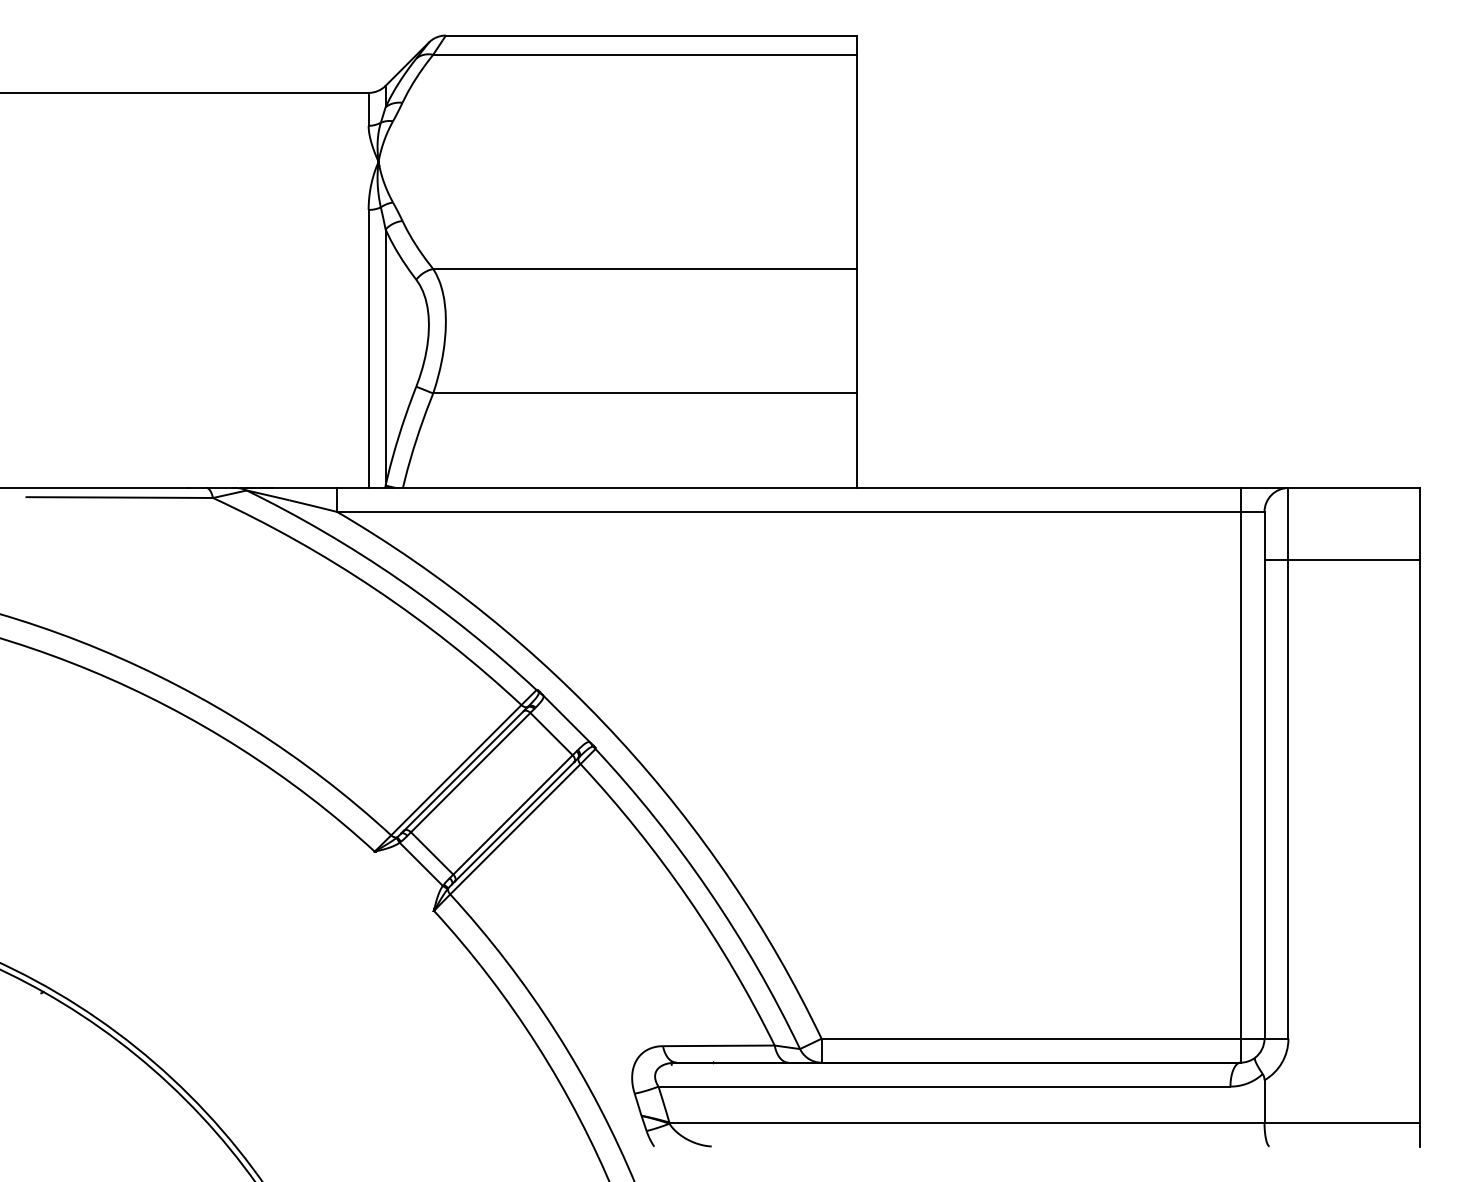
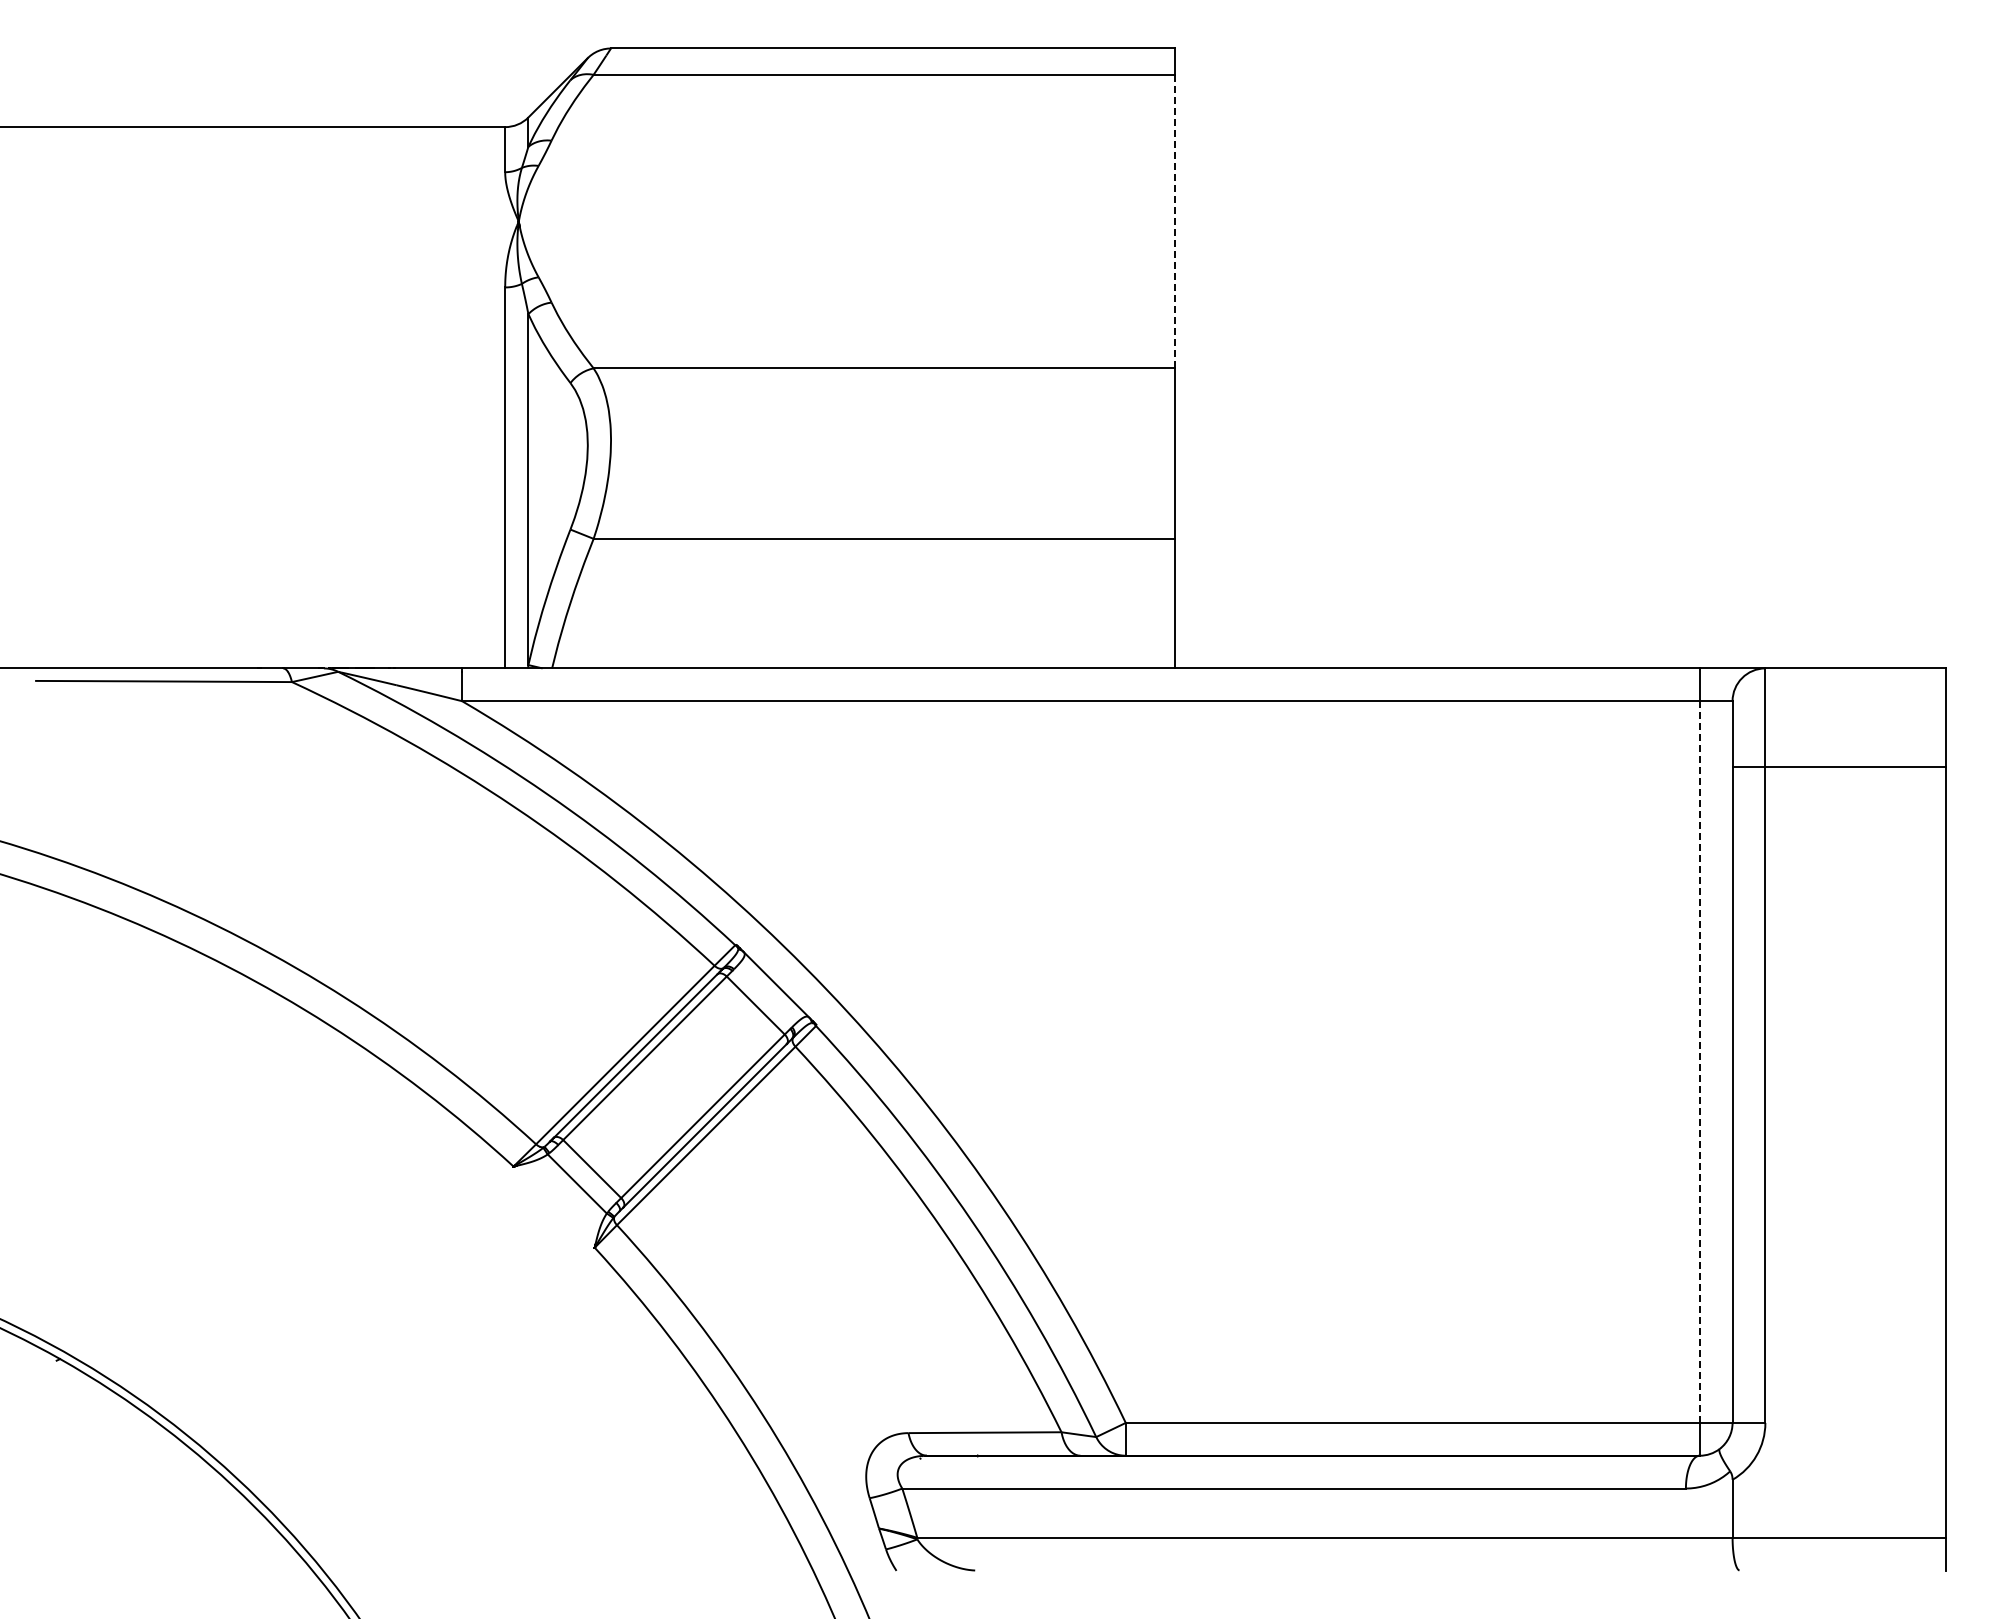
line: (857, 161) -> (1174, 221), solid -> dashed
line: (1240, 775) -> (1699, 1062), solid -> dashed

